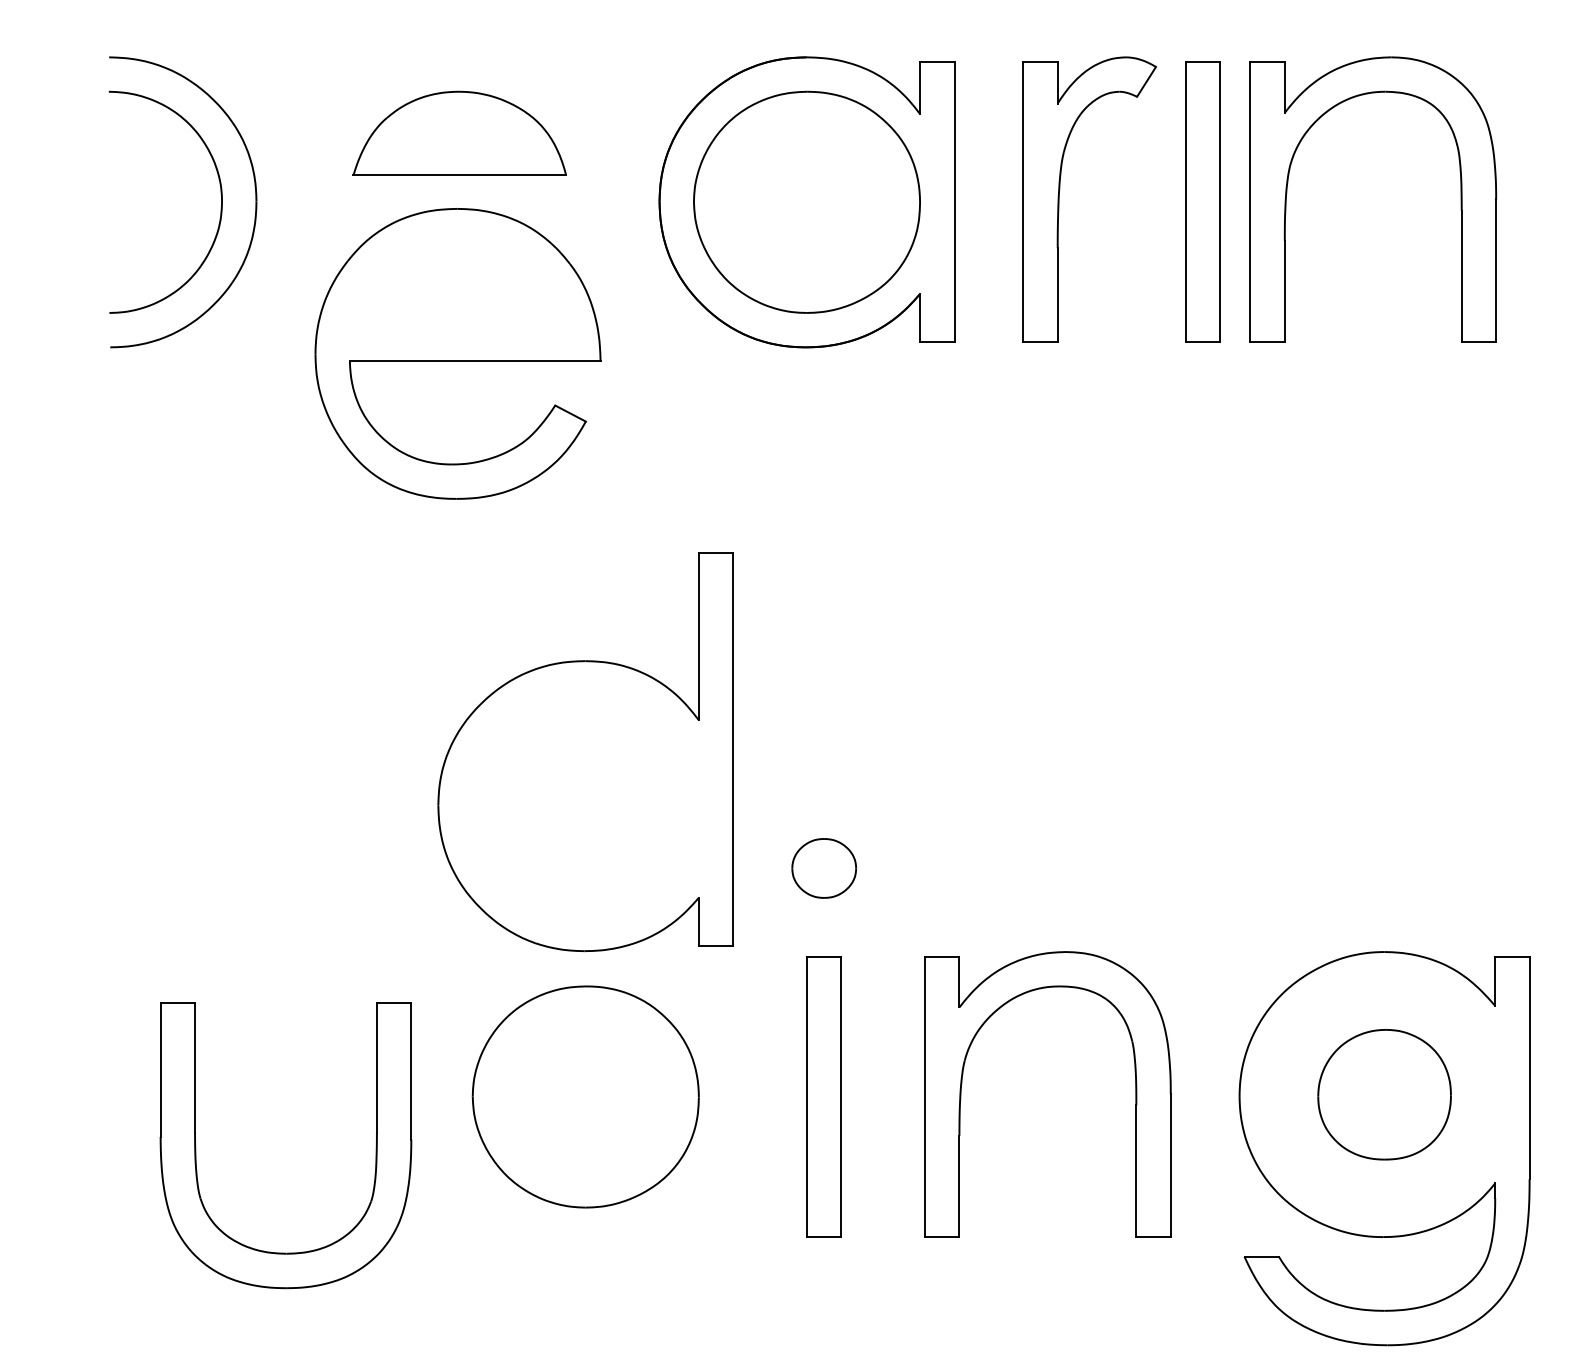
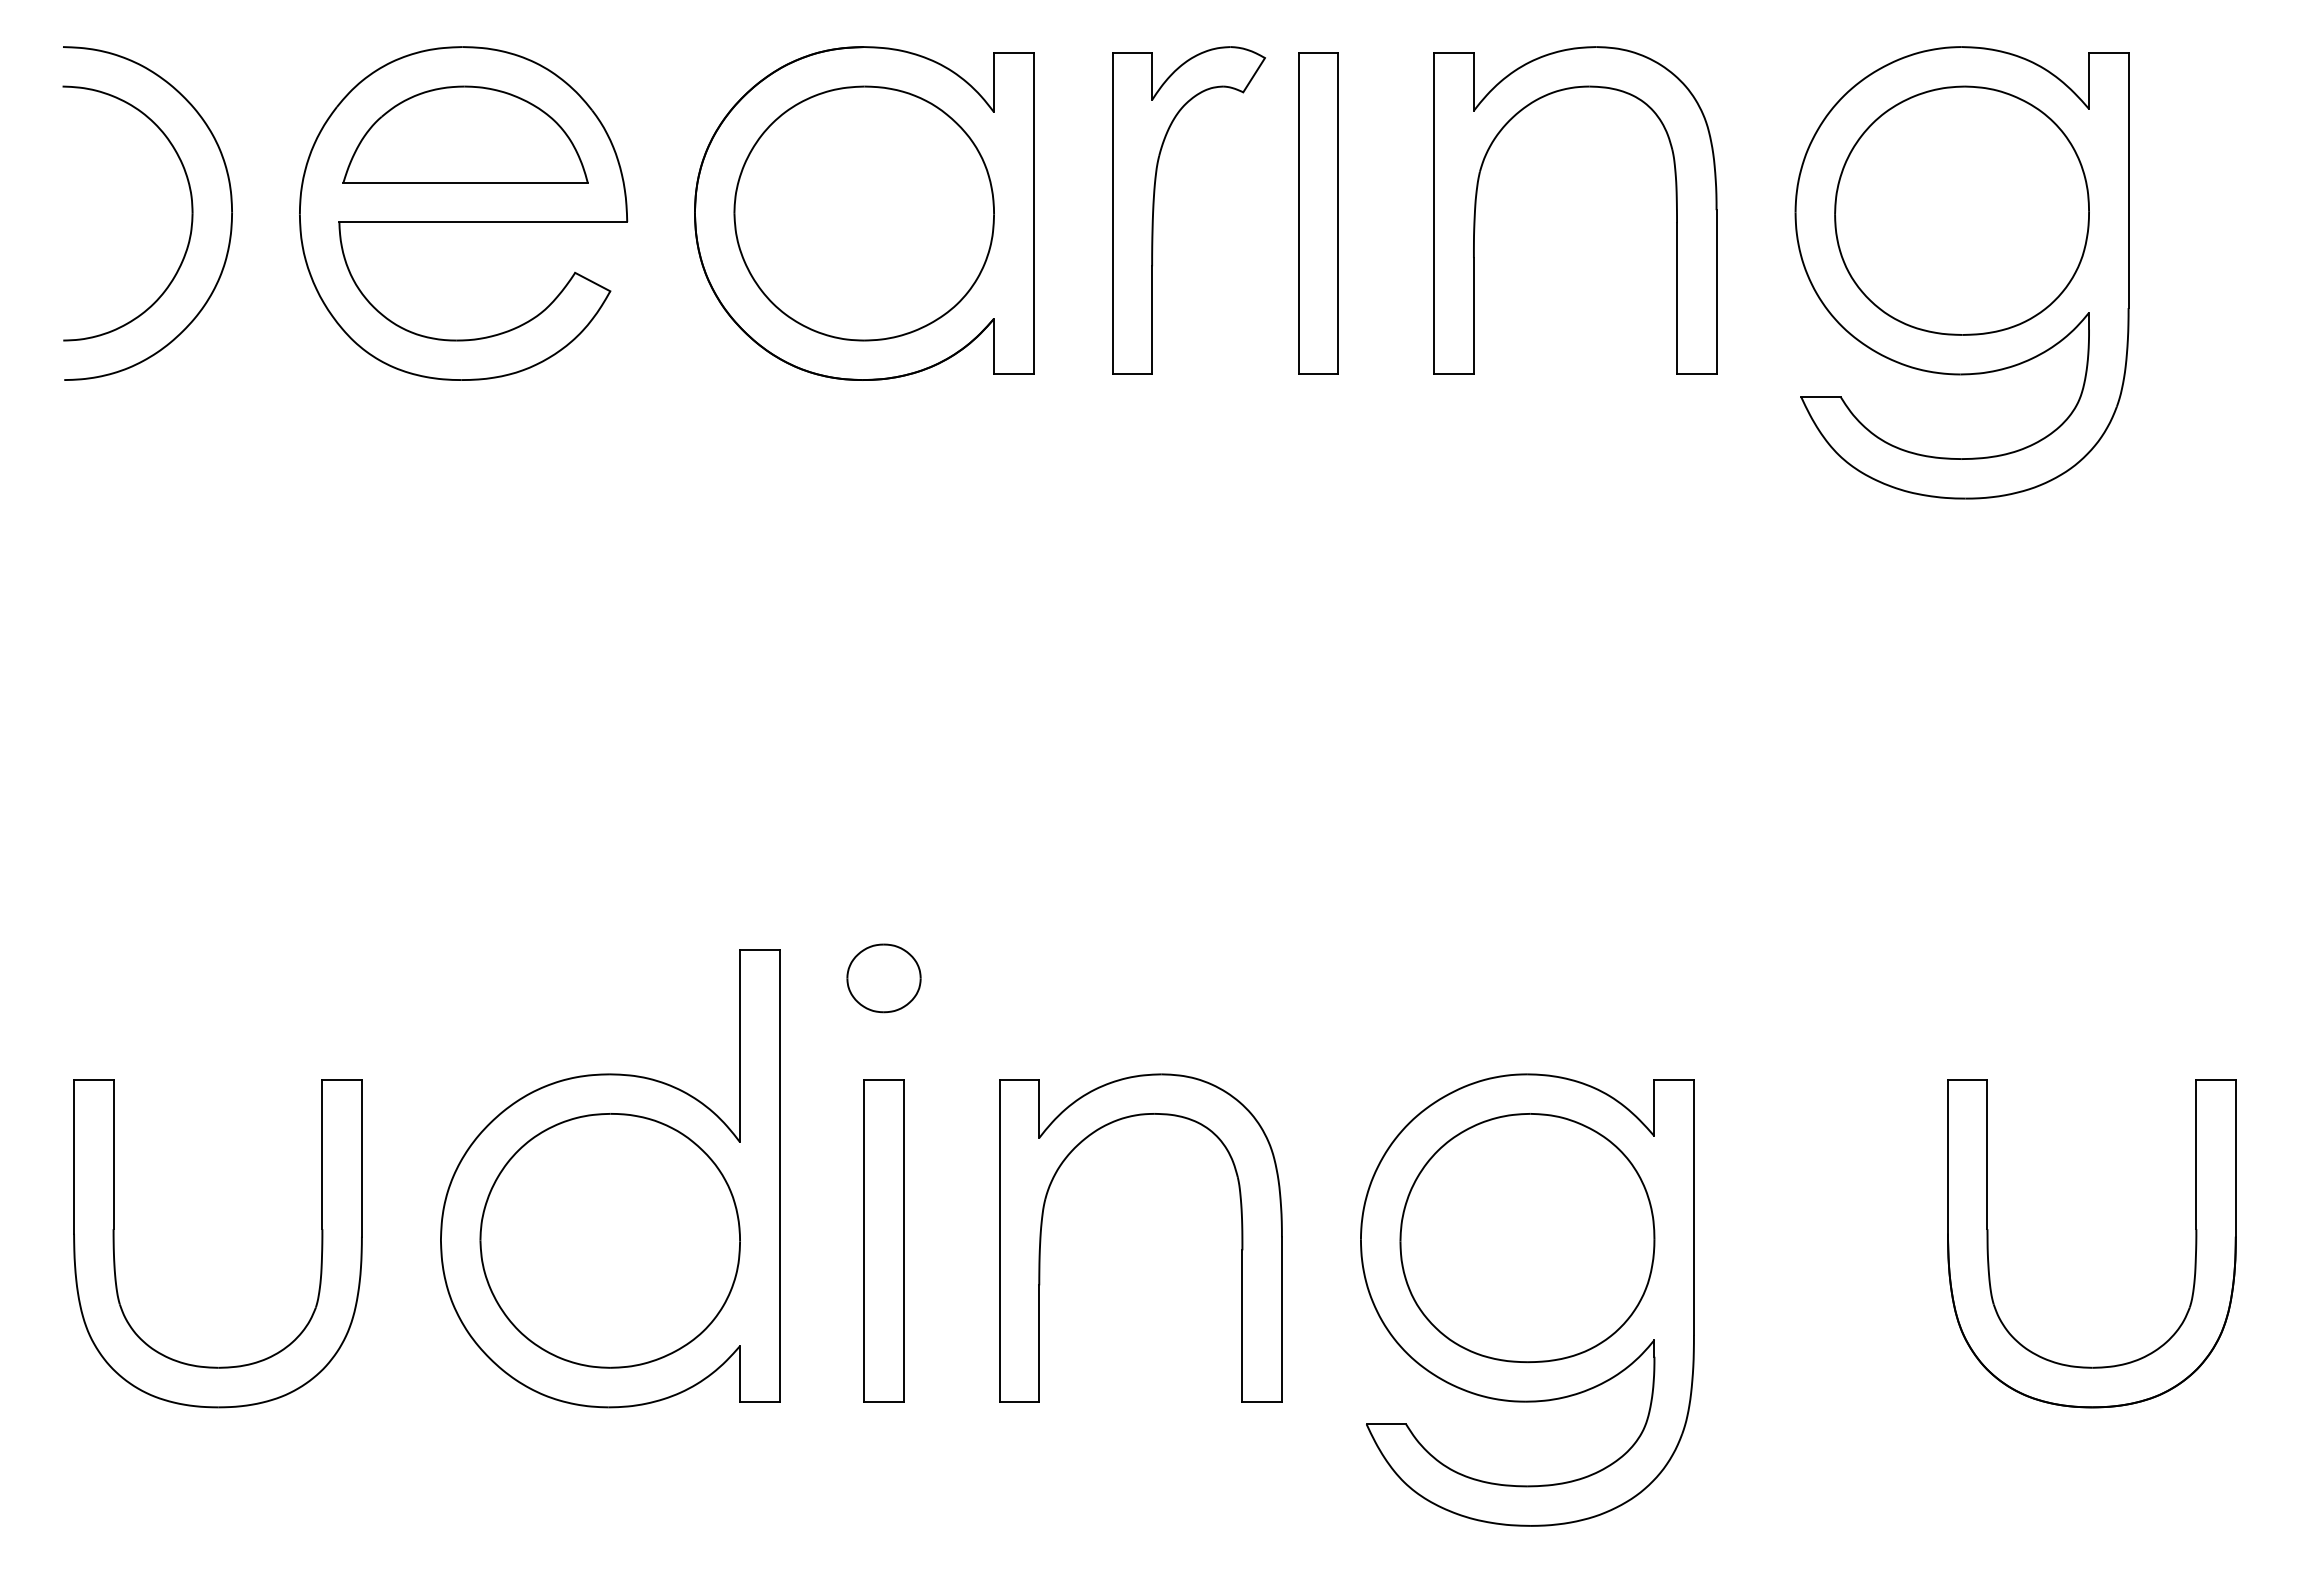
part: (1287, 197) -> (1476, 207), moved
part: (457, 353) -> (463, 213), moved
part: (586, 751) -> (610, 1178), moved
part: (1384, 1094) -> (1527, 1238), size x1.67
part: (195, 1145) -> (114, 1243), moved

